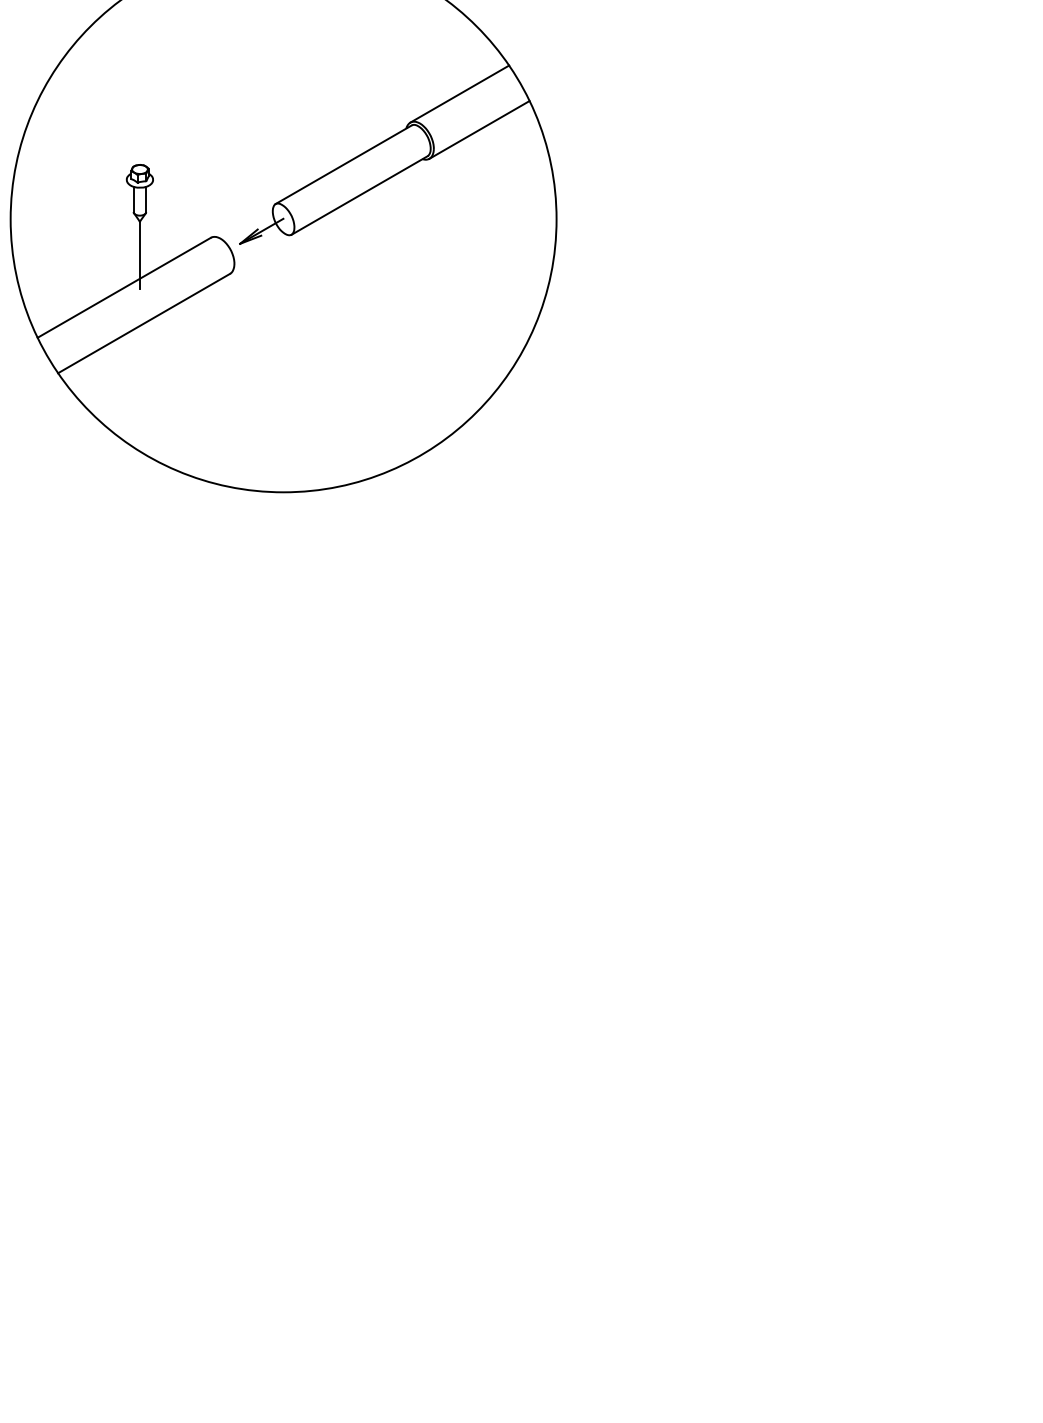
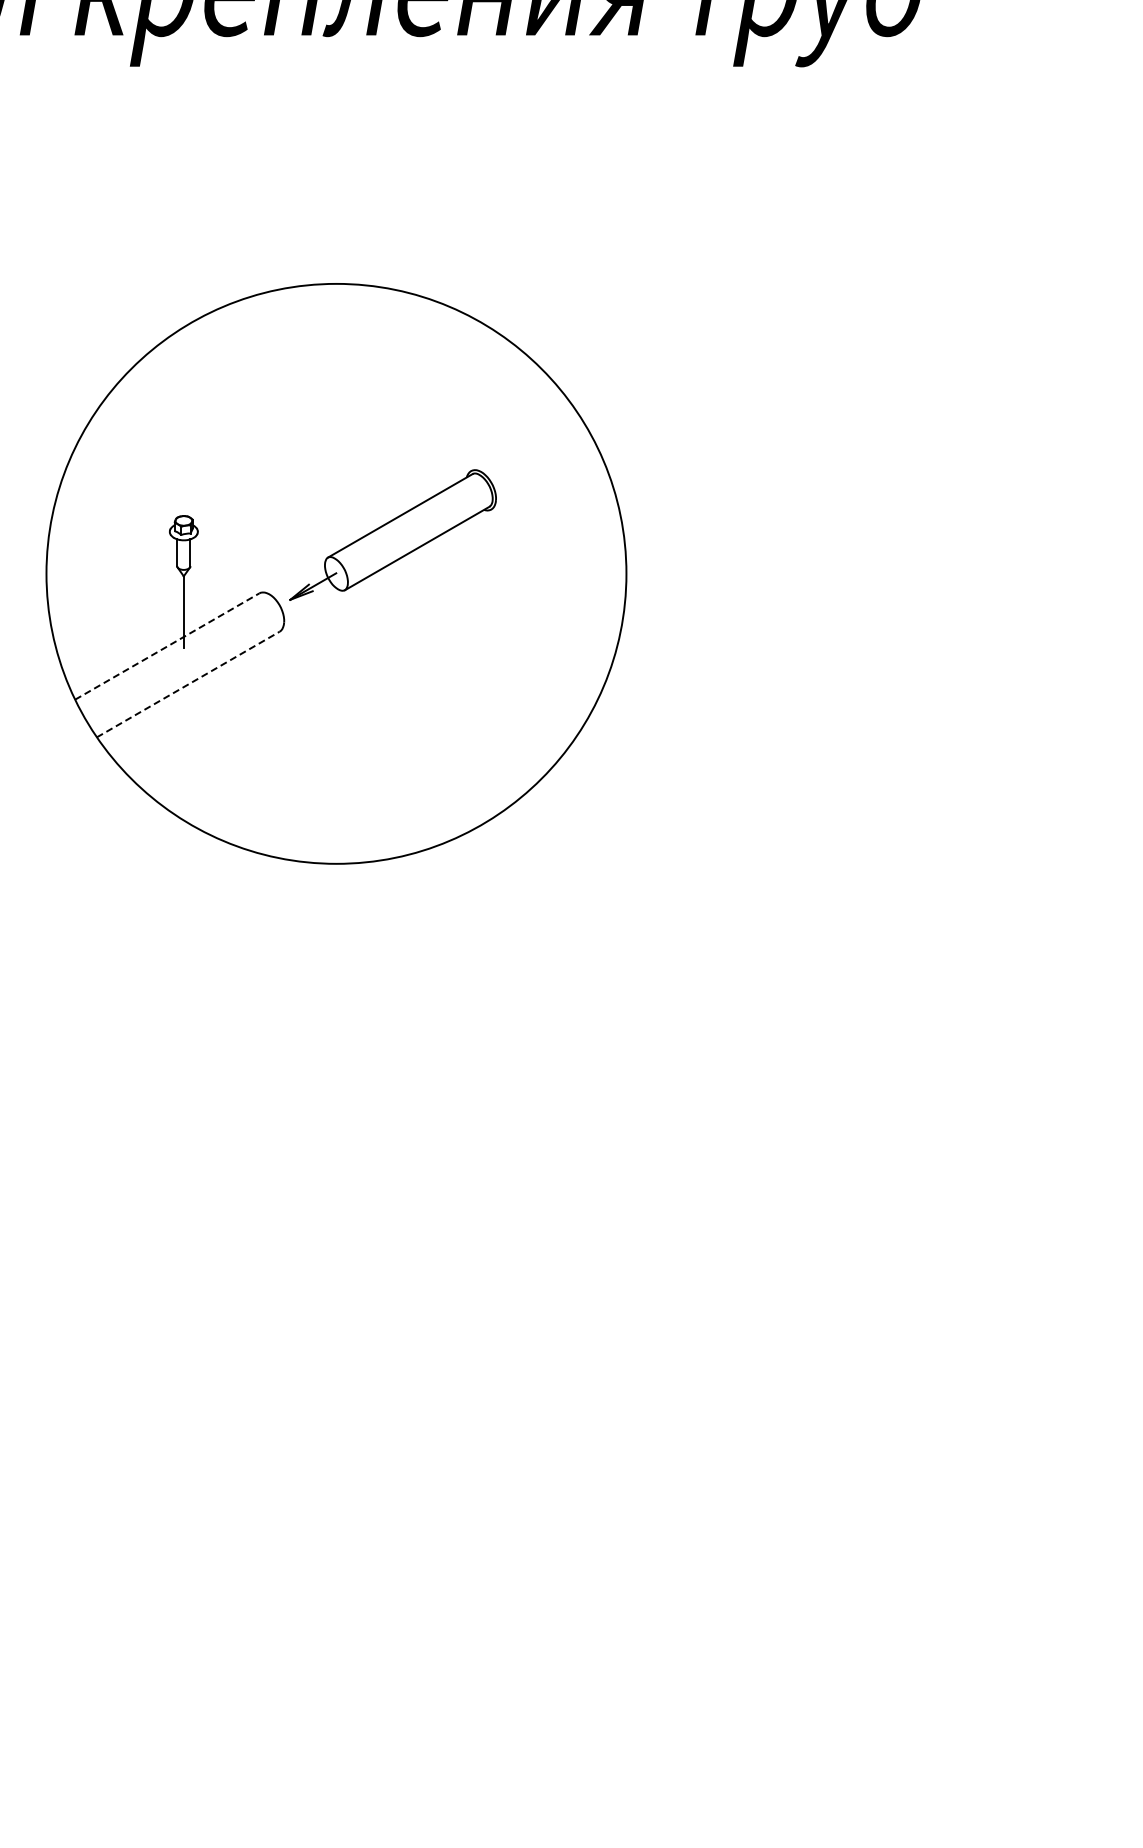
line: (459, 93) -> (523, 440), removed
line: (479, 129) -> (544, 478), removed
line: (124, 287) -> (167, 646), solid -> dashed
line: (144, 323) -> (188, 684), solid -> dashed

